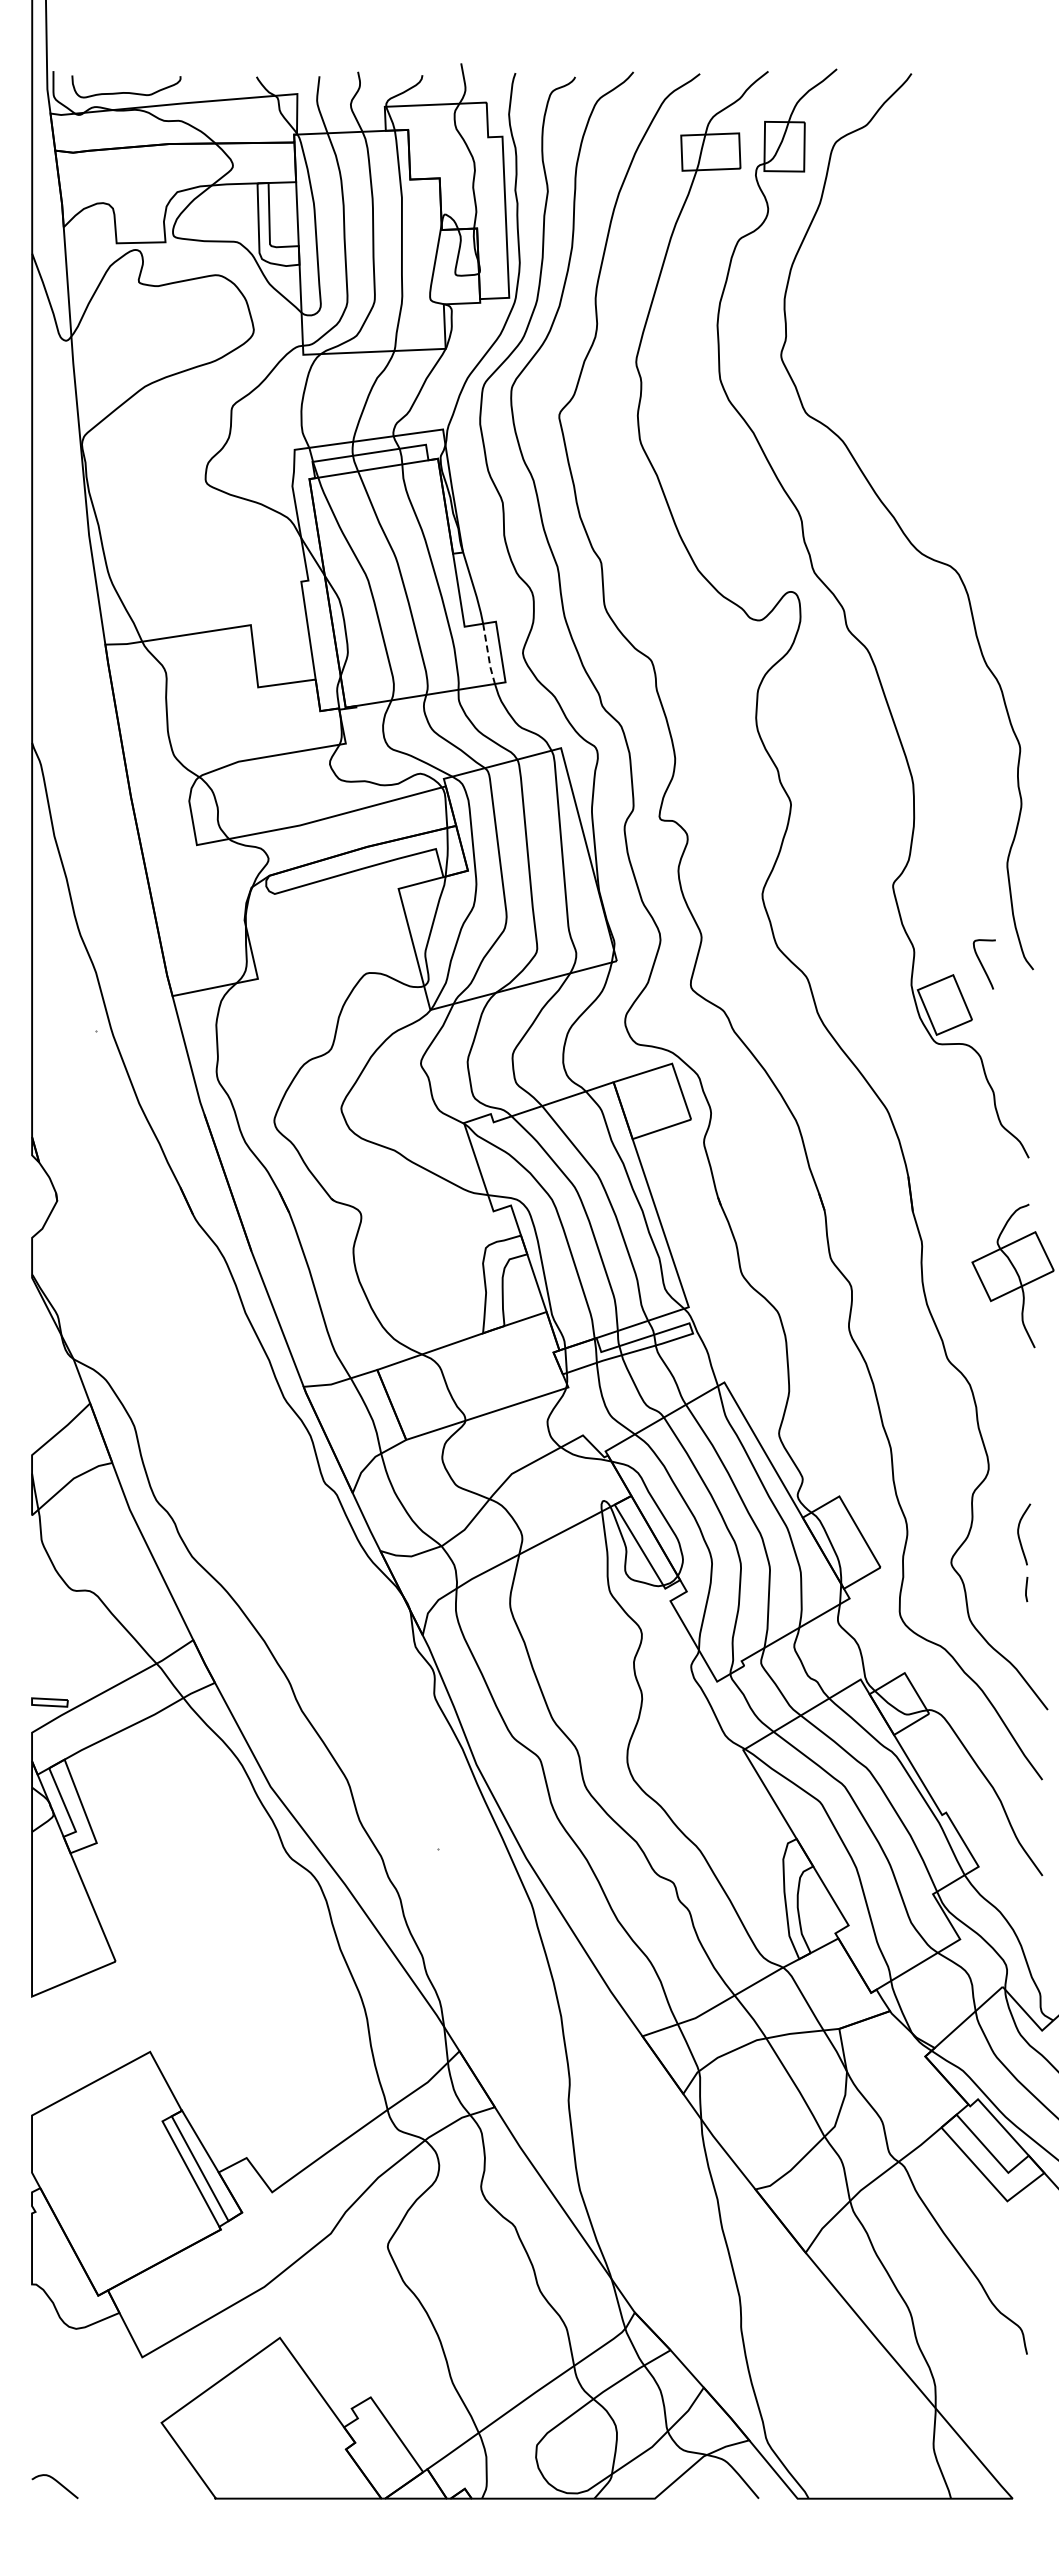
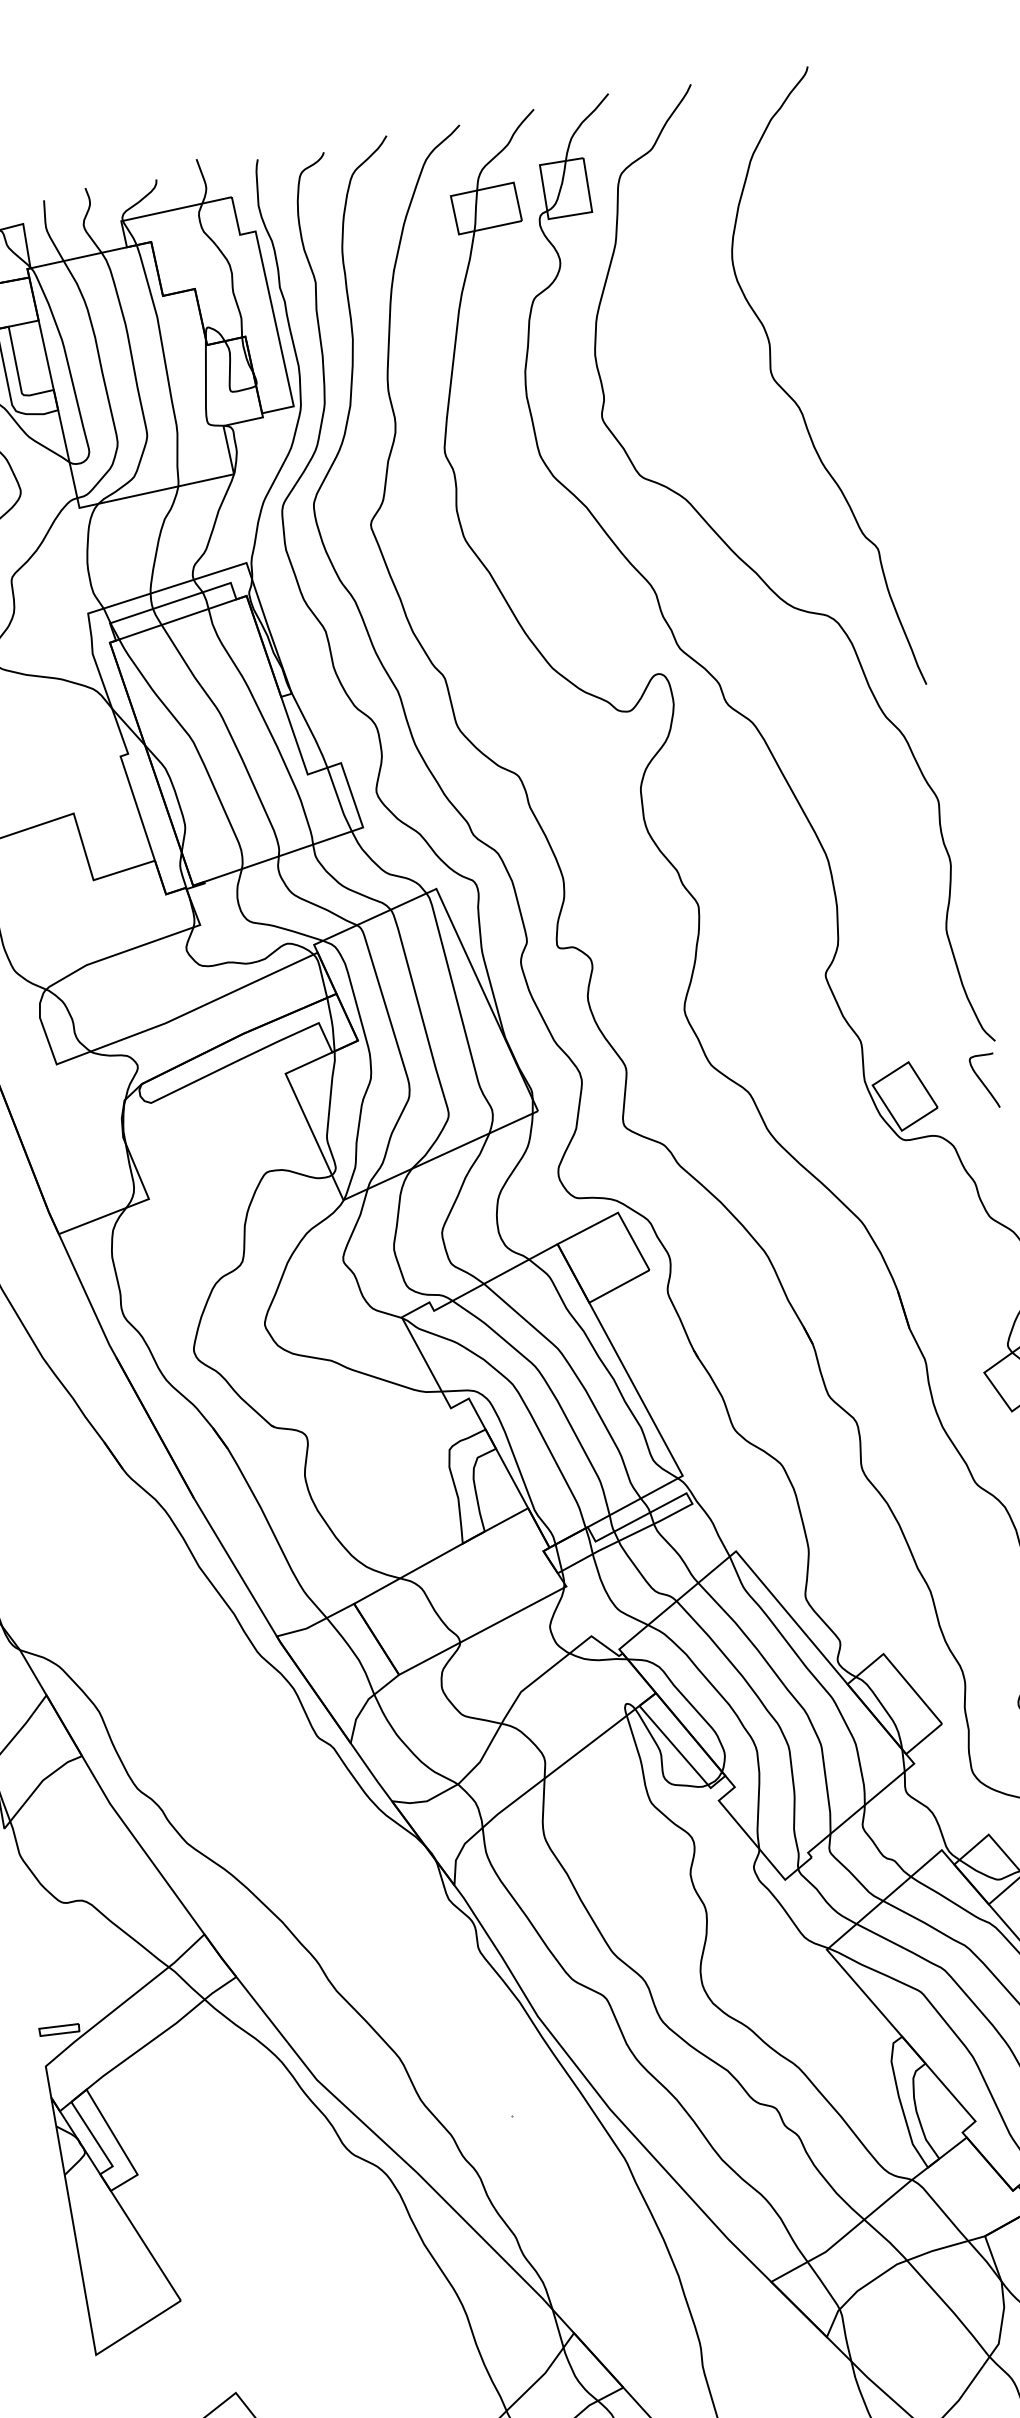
curve: (955, 370) -> (795, 400), added
line: (488, 655) -> (339, 801), dashed -> solid
curve: (982, 964) -> (983, 1082), moved

